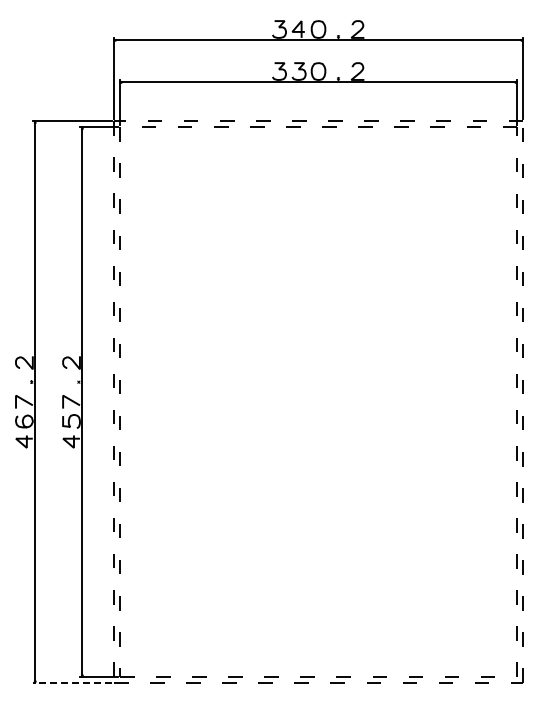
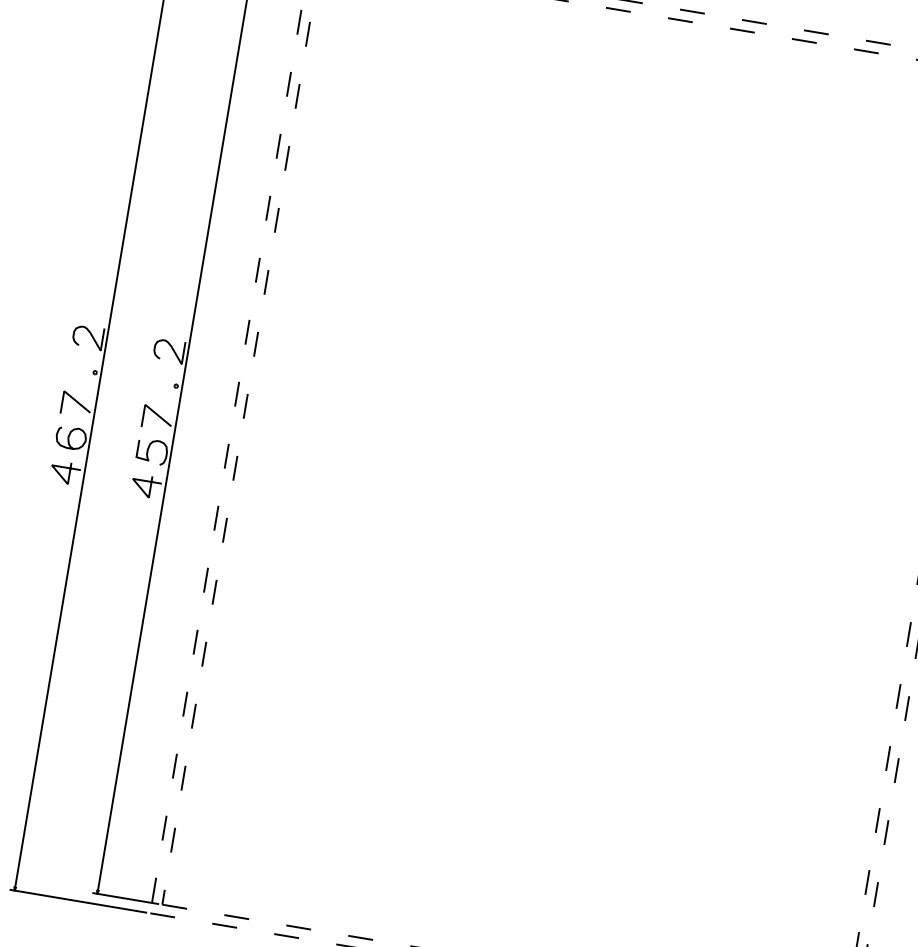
line: (71, 682) -> (77, 900), dashed -> solid

